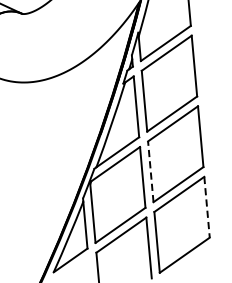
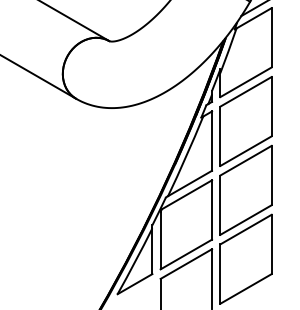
line: (151, 172) -> (220, 205), dashed -> solid
line: (206, 207) -> (271, 244), dashed -> solid

